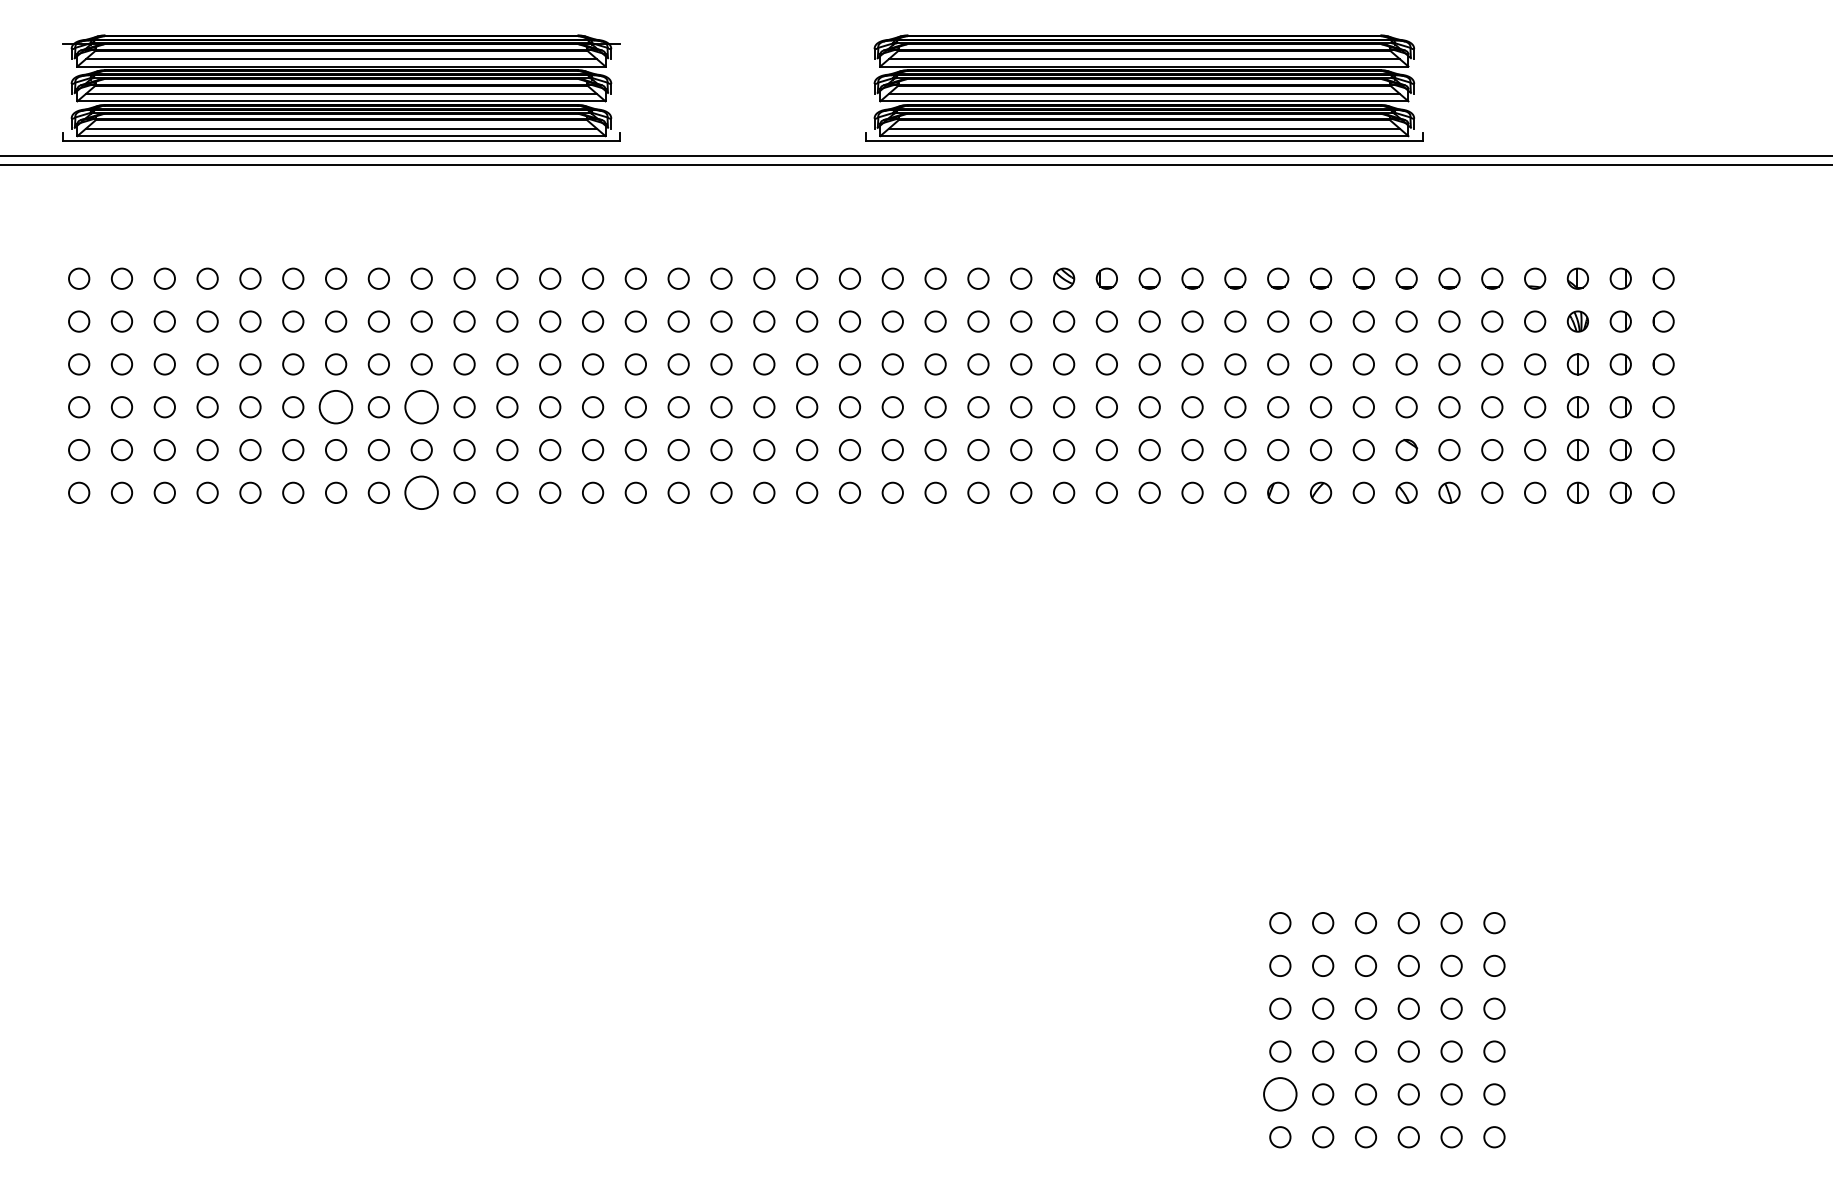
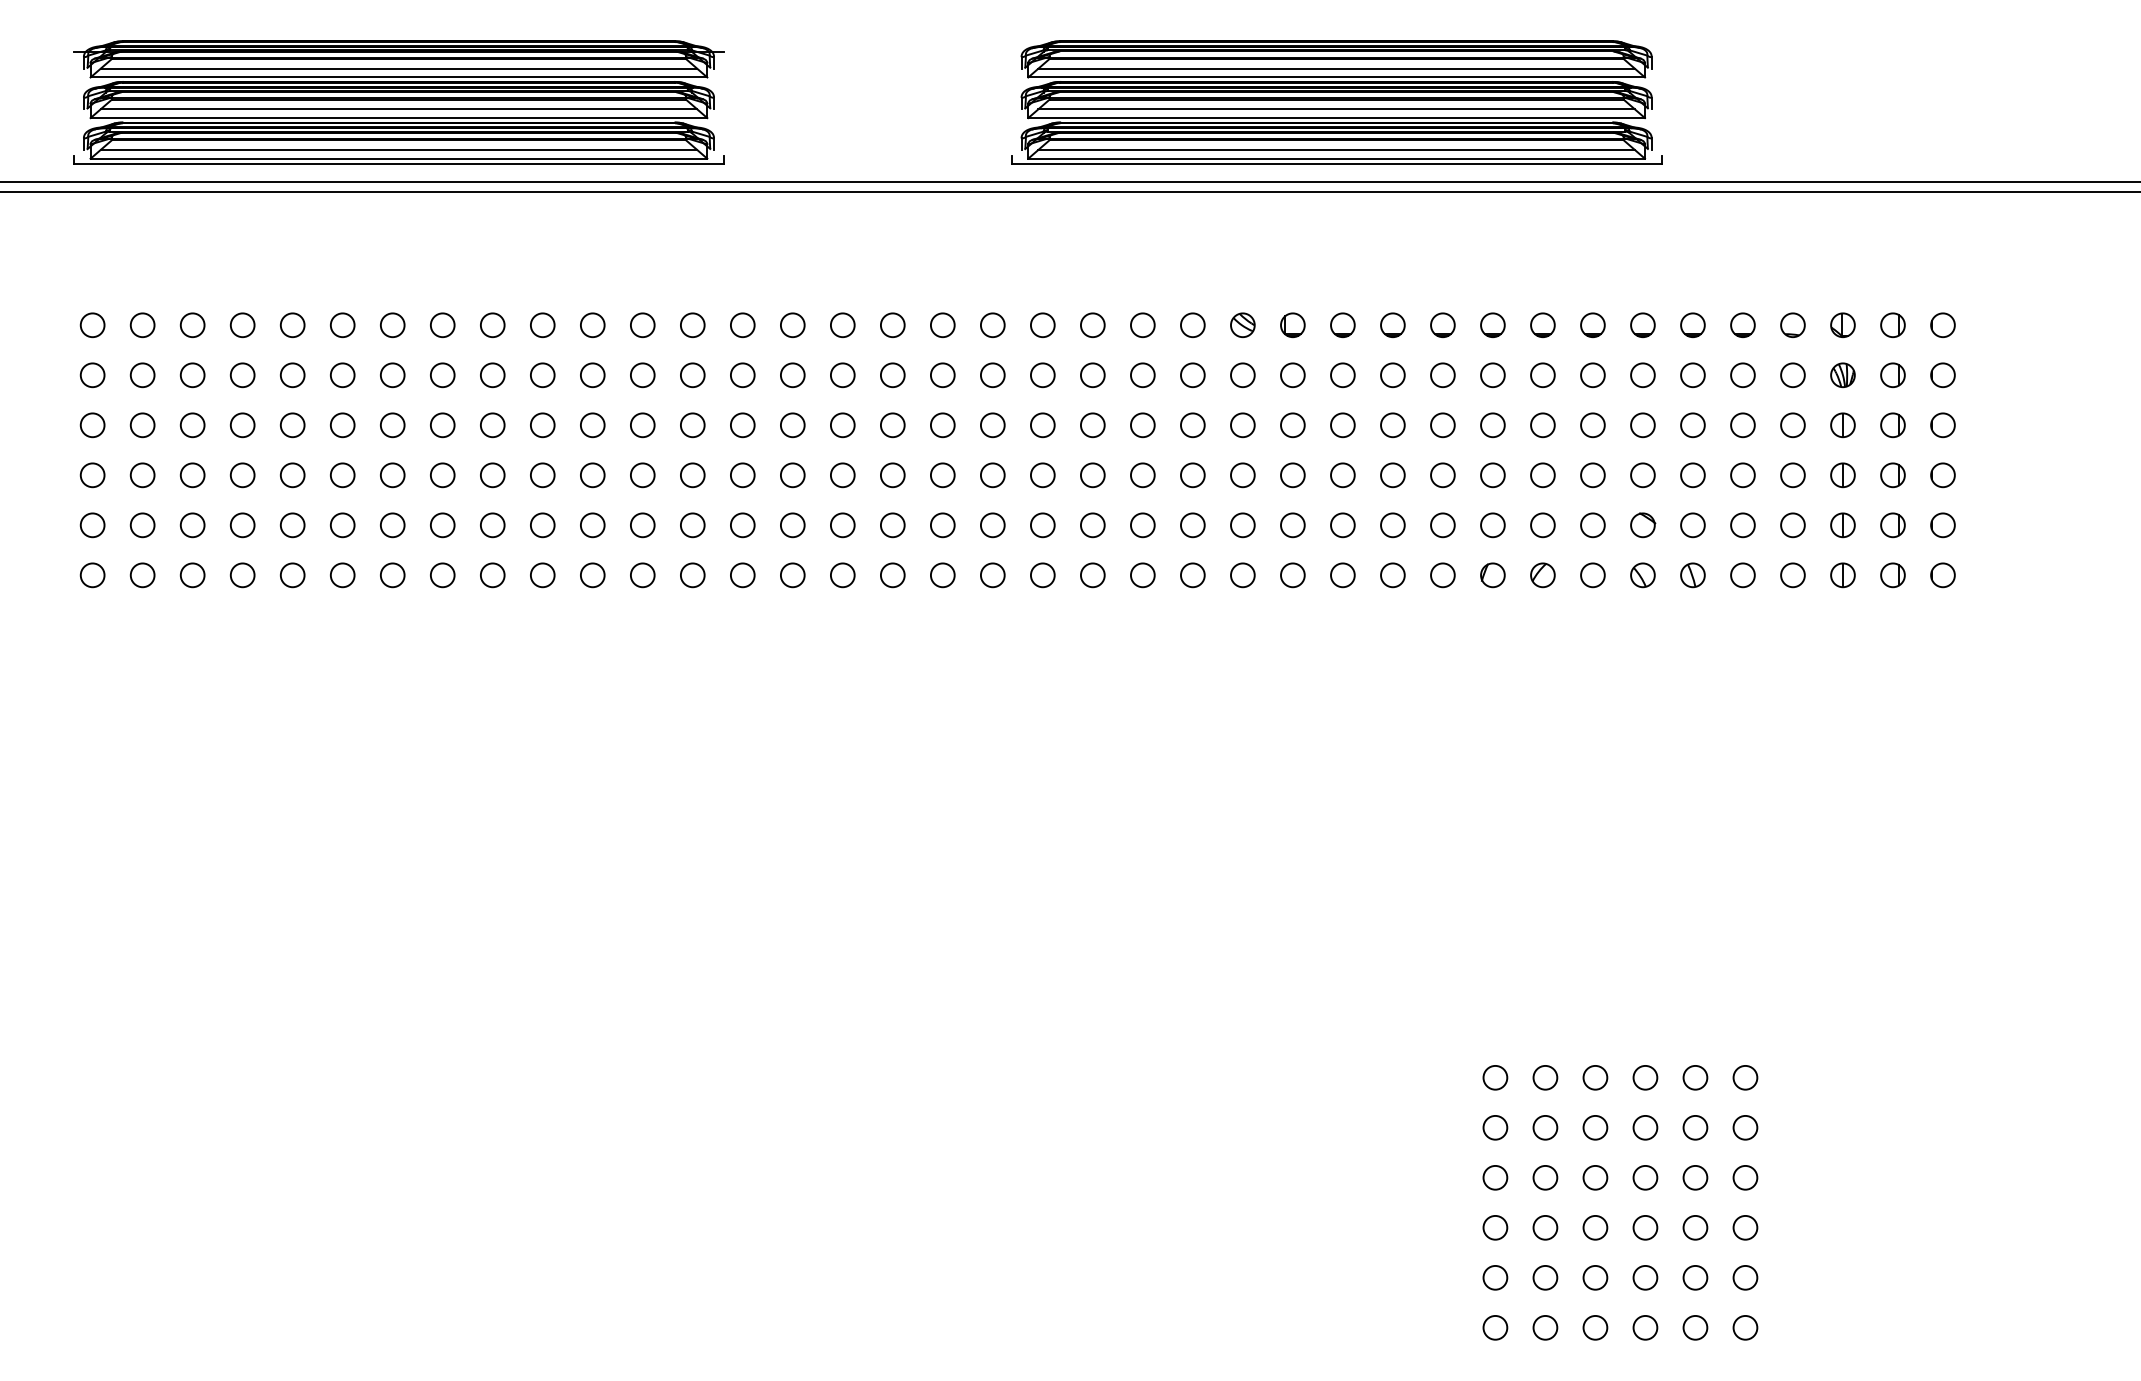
circle: (335, 407) -> (392, 475), size x0.62
circle: (421, 407) -> (492, 475), size x0.62
circle: (421, 493) -> (492, 575), size x0.62
circle: (1280, 1094) -> (1495, 1277), size x0.62

